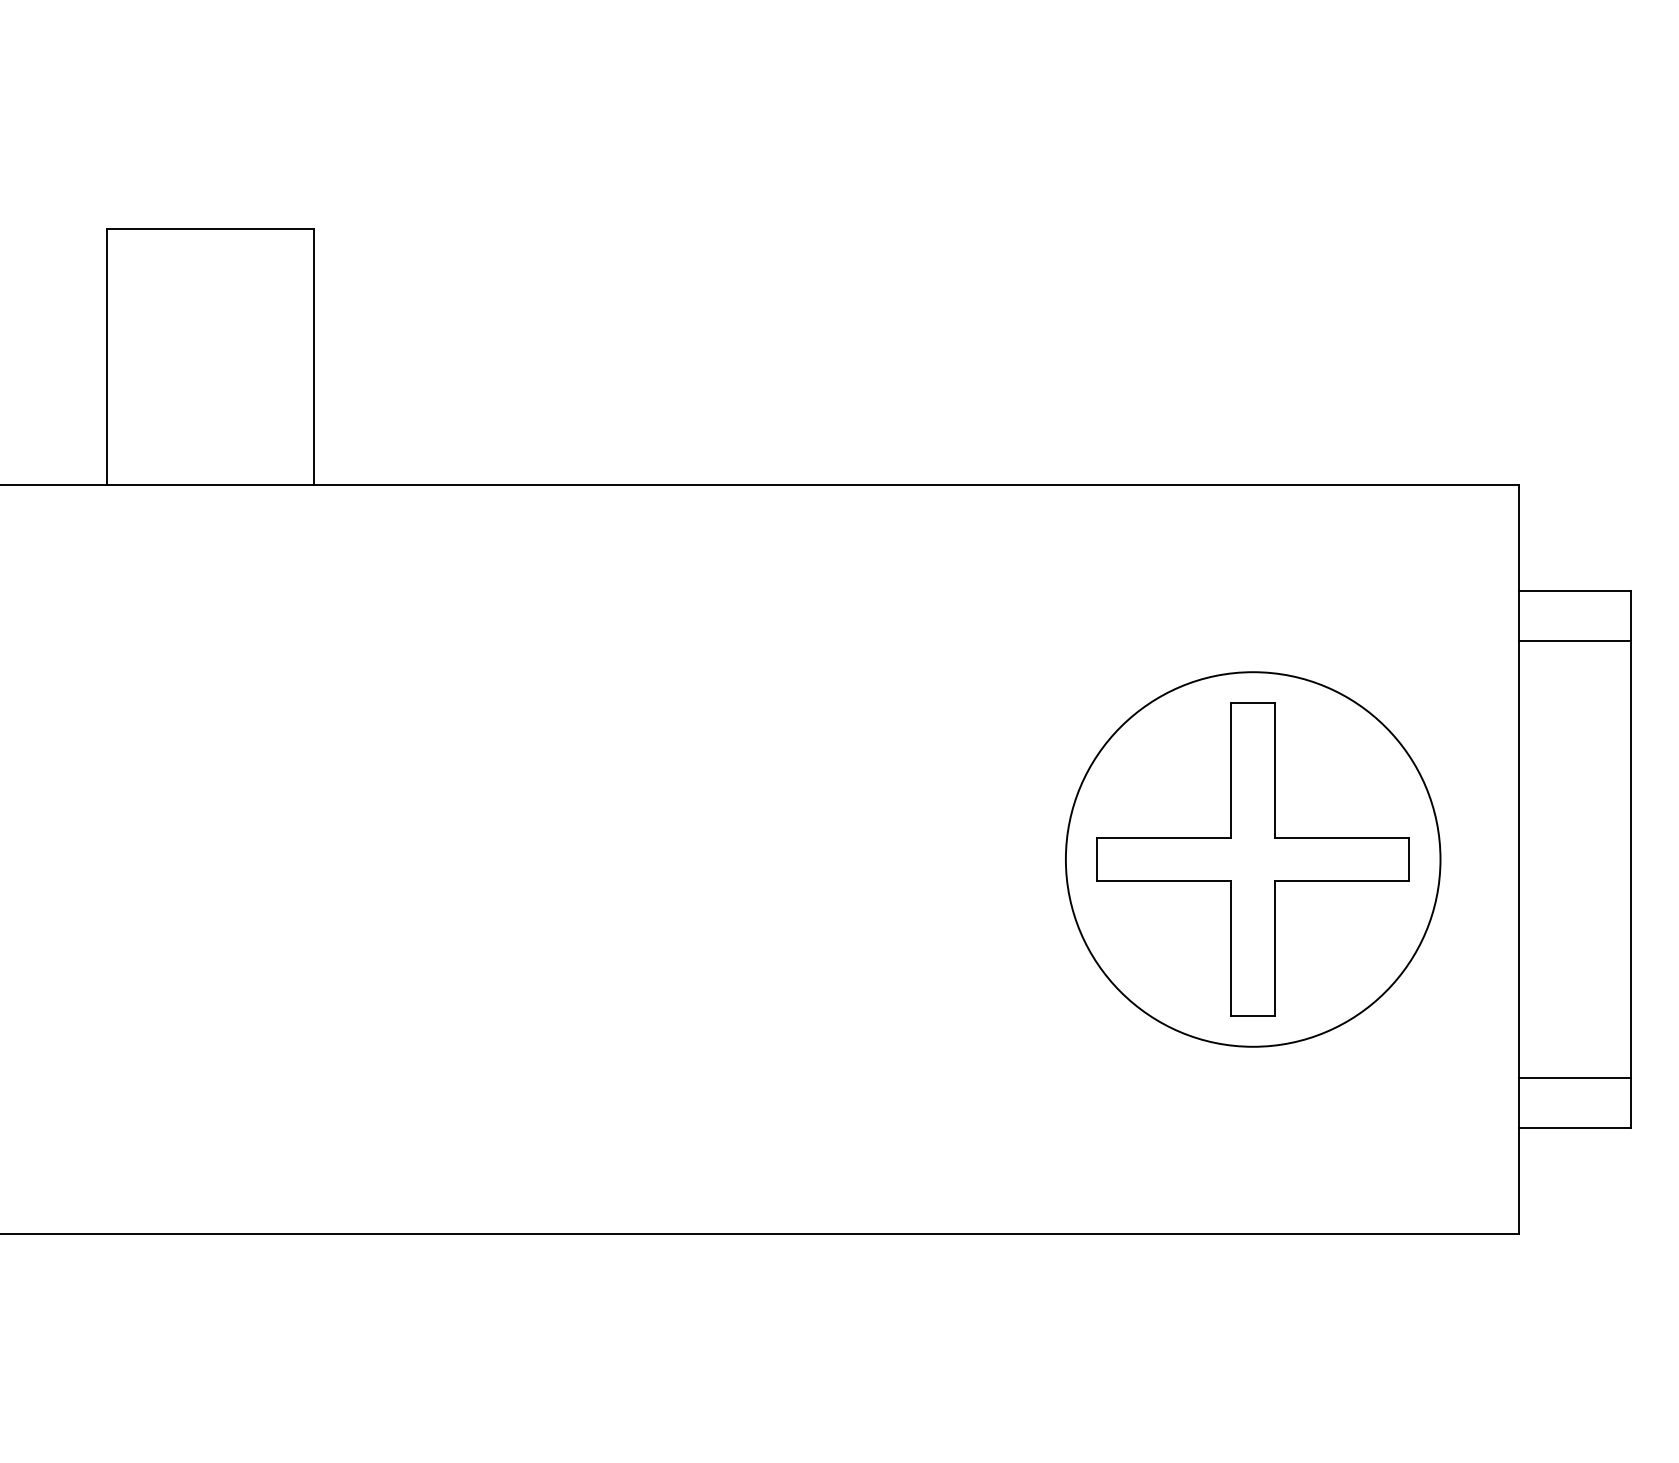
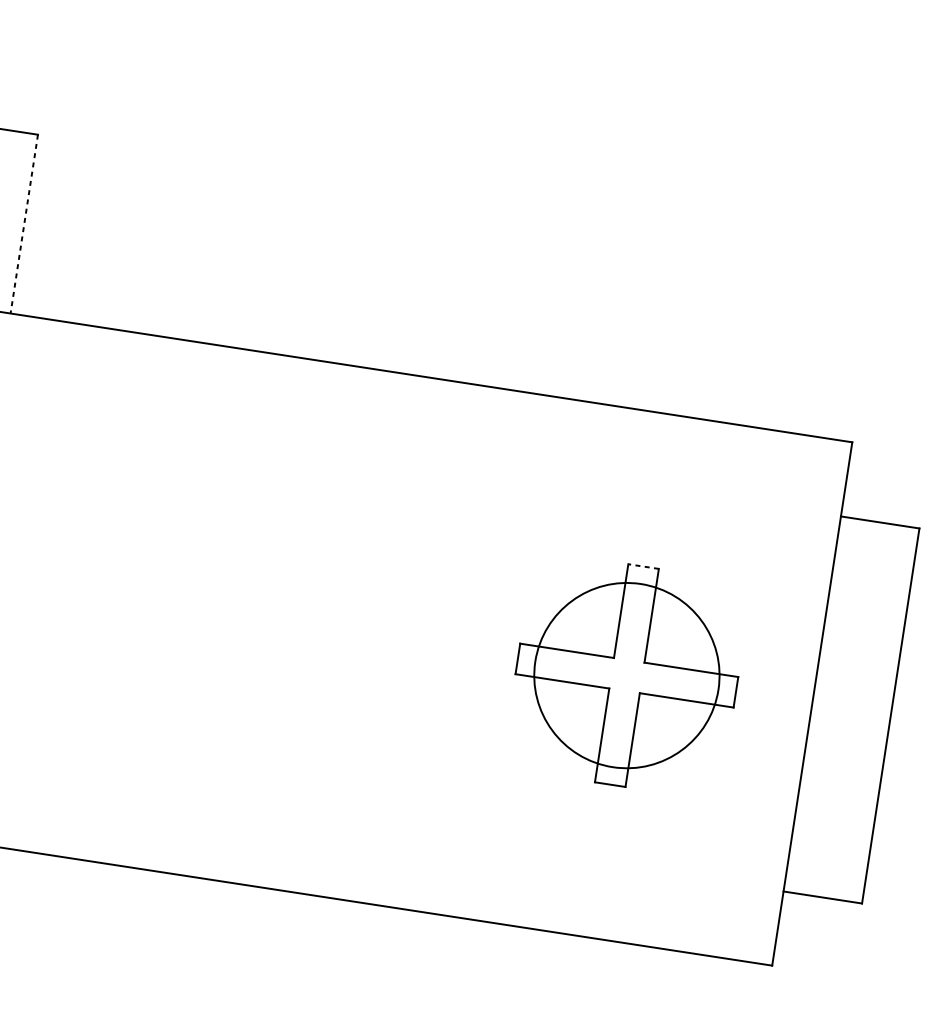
line: (313, 356) -> (24, 223), solid -> dashed
line: (1574, 640) -> (874, 556), removed
line: (1253, 703) -> (643, 566), solid -> dashed
circle: (1252, 859) -> (626, 675), size x0.7
line: (1574, 1078) -> (827, 862), removed

